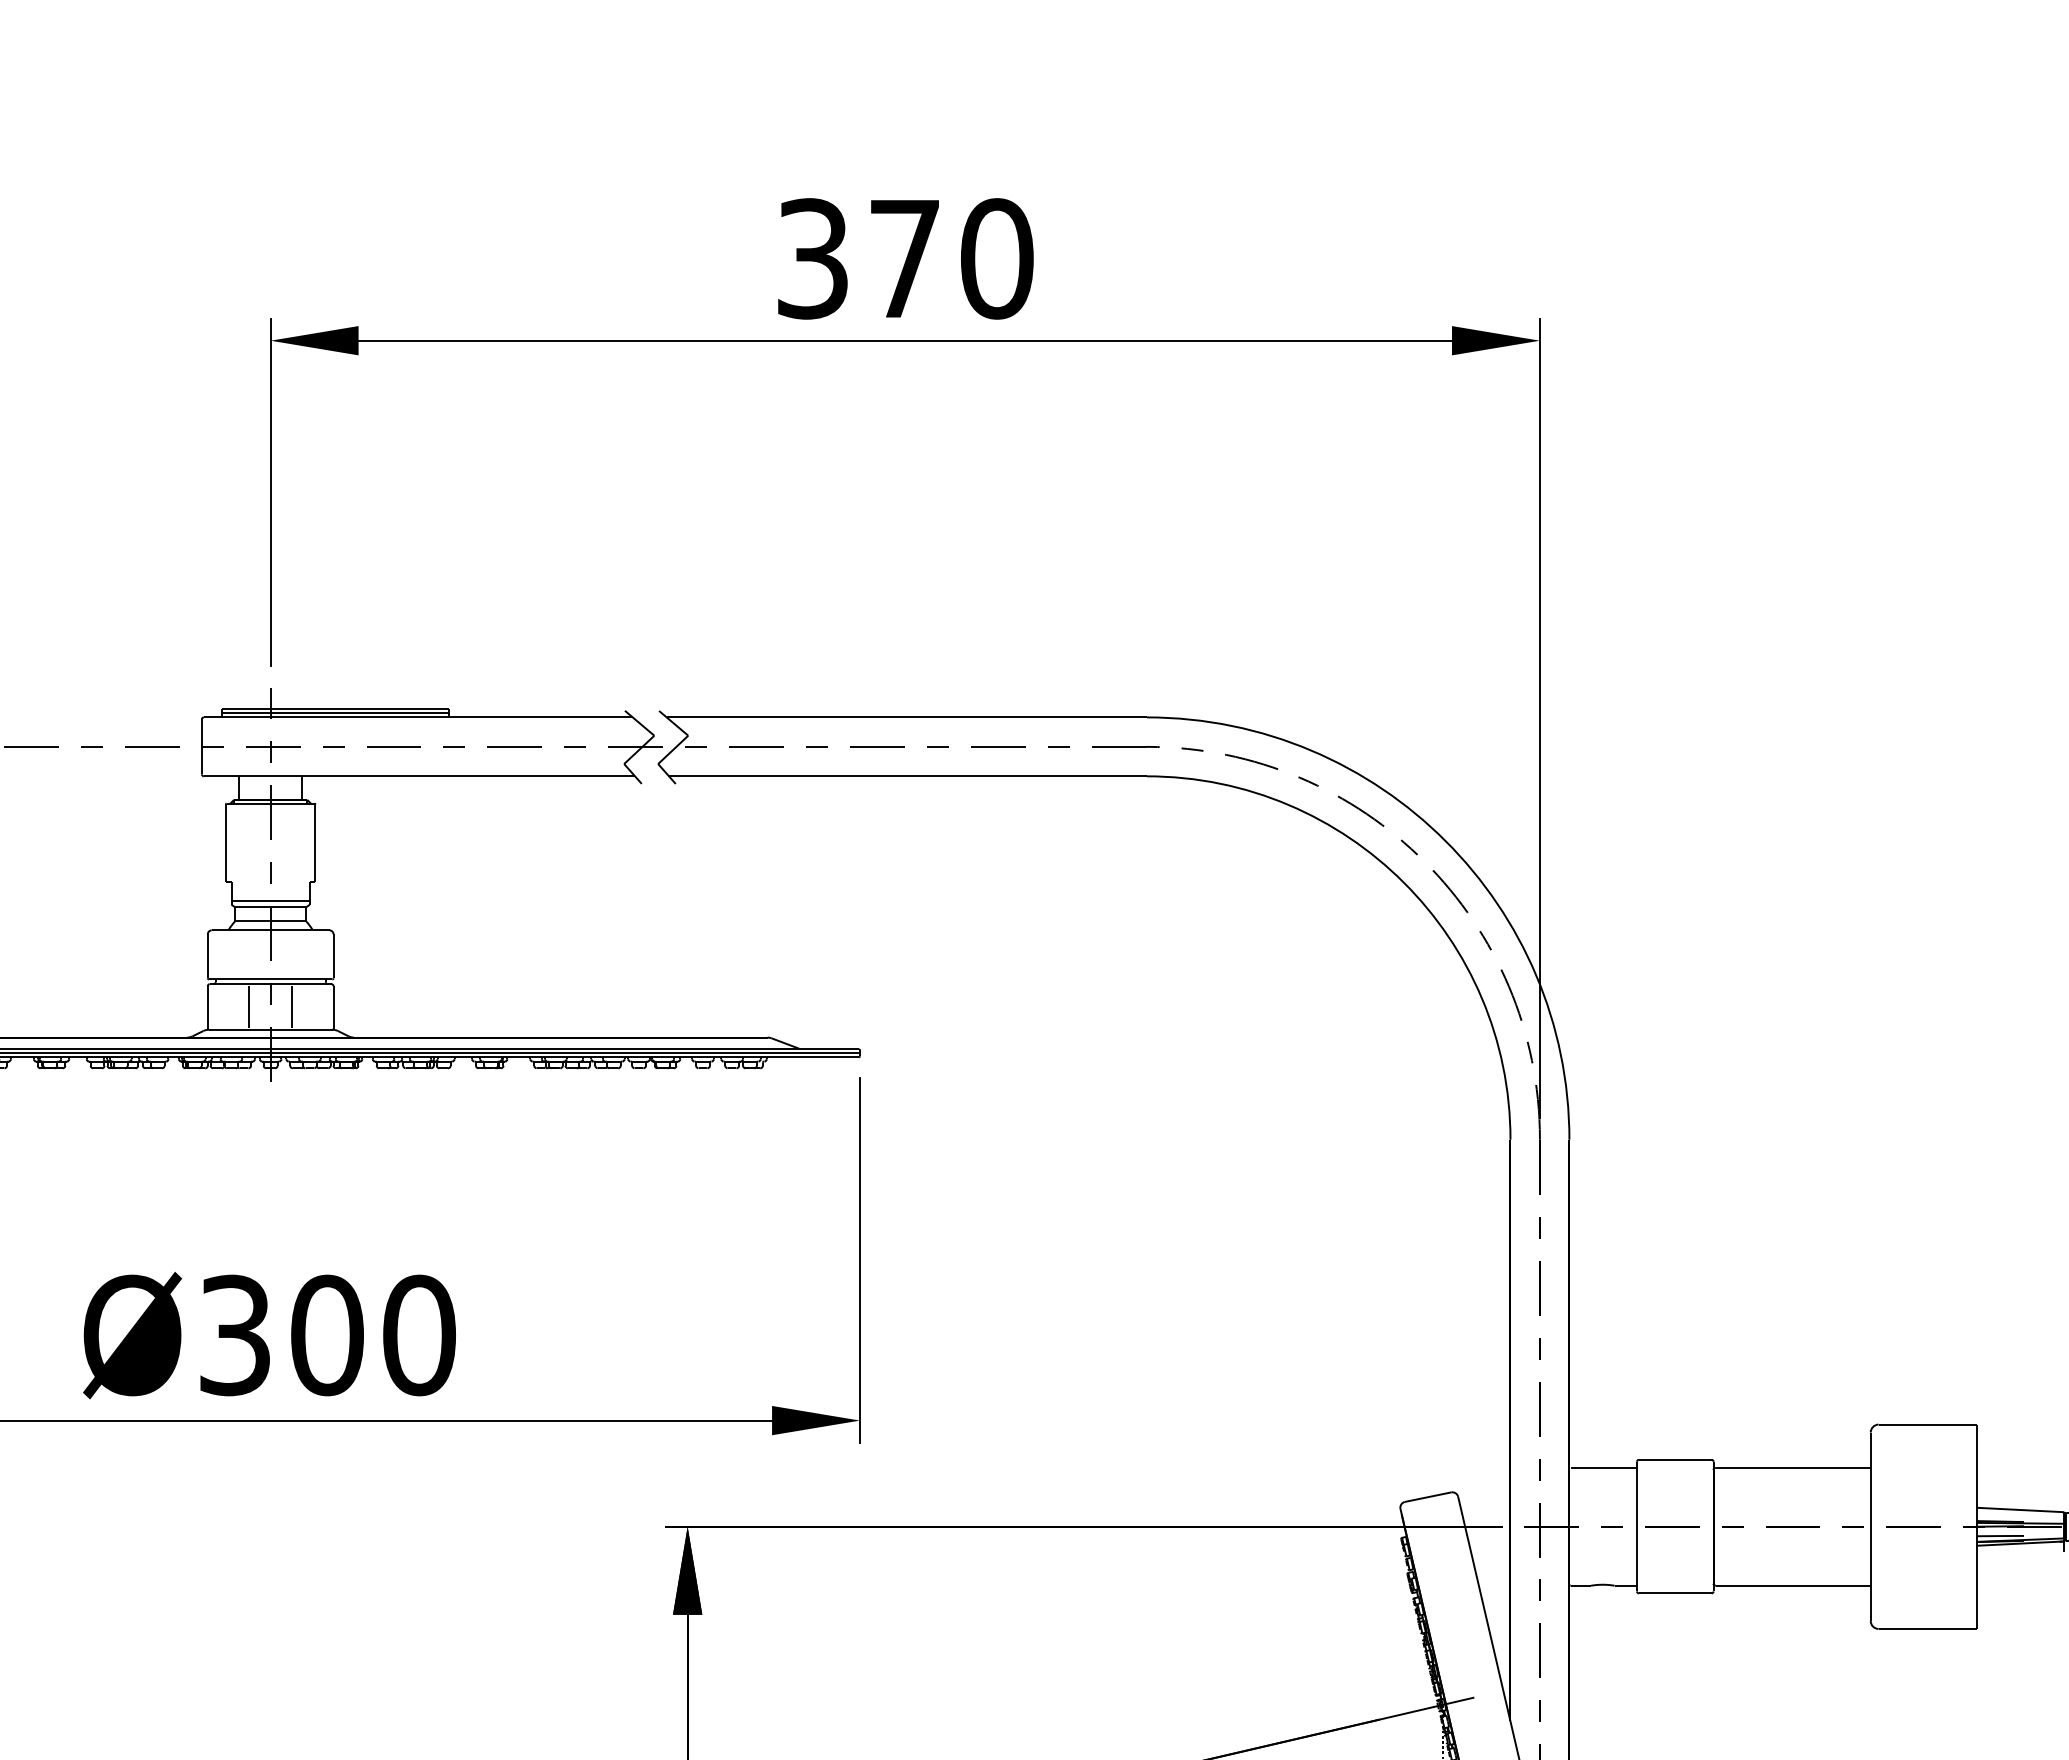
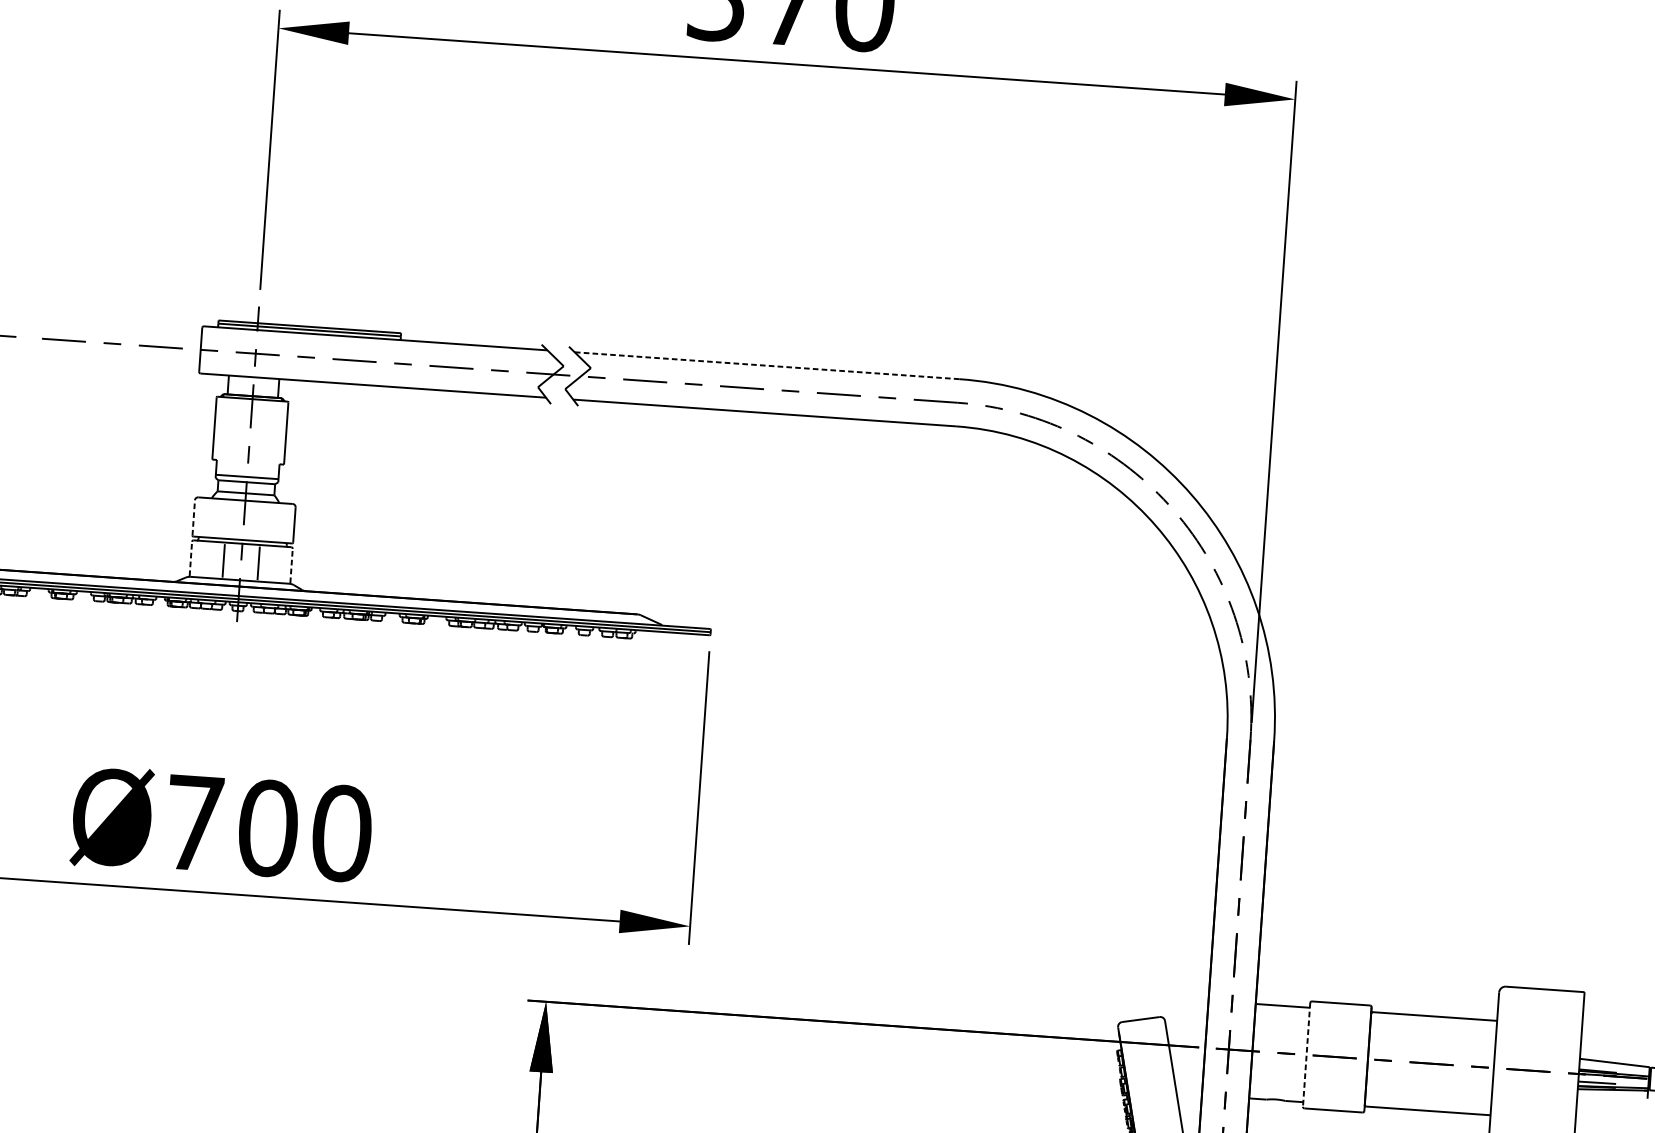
line: (906, 717) -> (766, 365), solid -> dashed
line: (207, 955) -> (193, 517), solid -> dashed
line: (207, 1006) -> (190, 558), solid -> dashed
line: (333, 1006) -> (291, 565), solid -> dashed
text: (234, 1335) -> (193, 823), Ø300 -> Ø700
line: (1637, 1526) -> (1307, 1054), solid -> dashed

